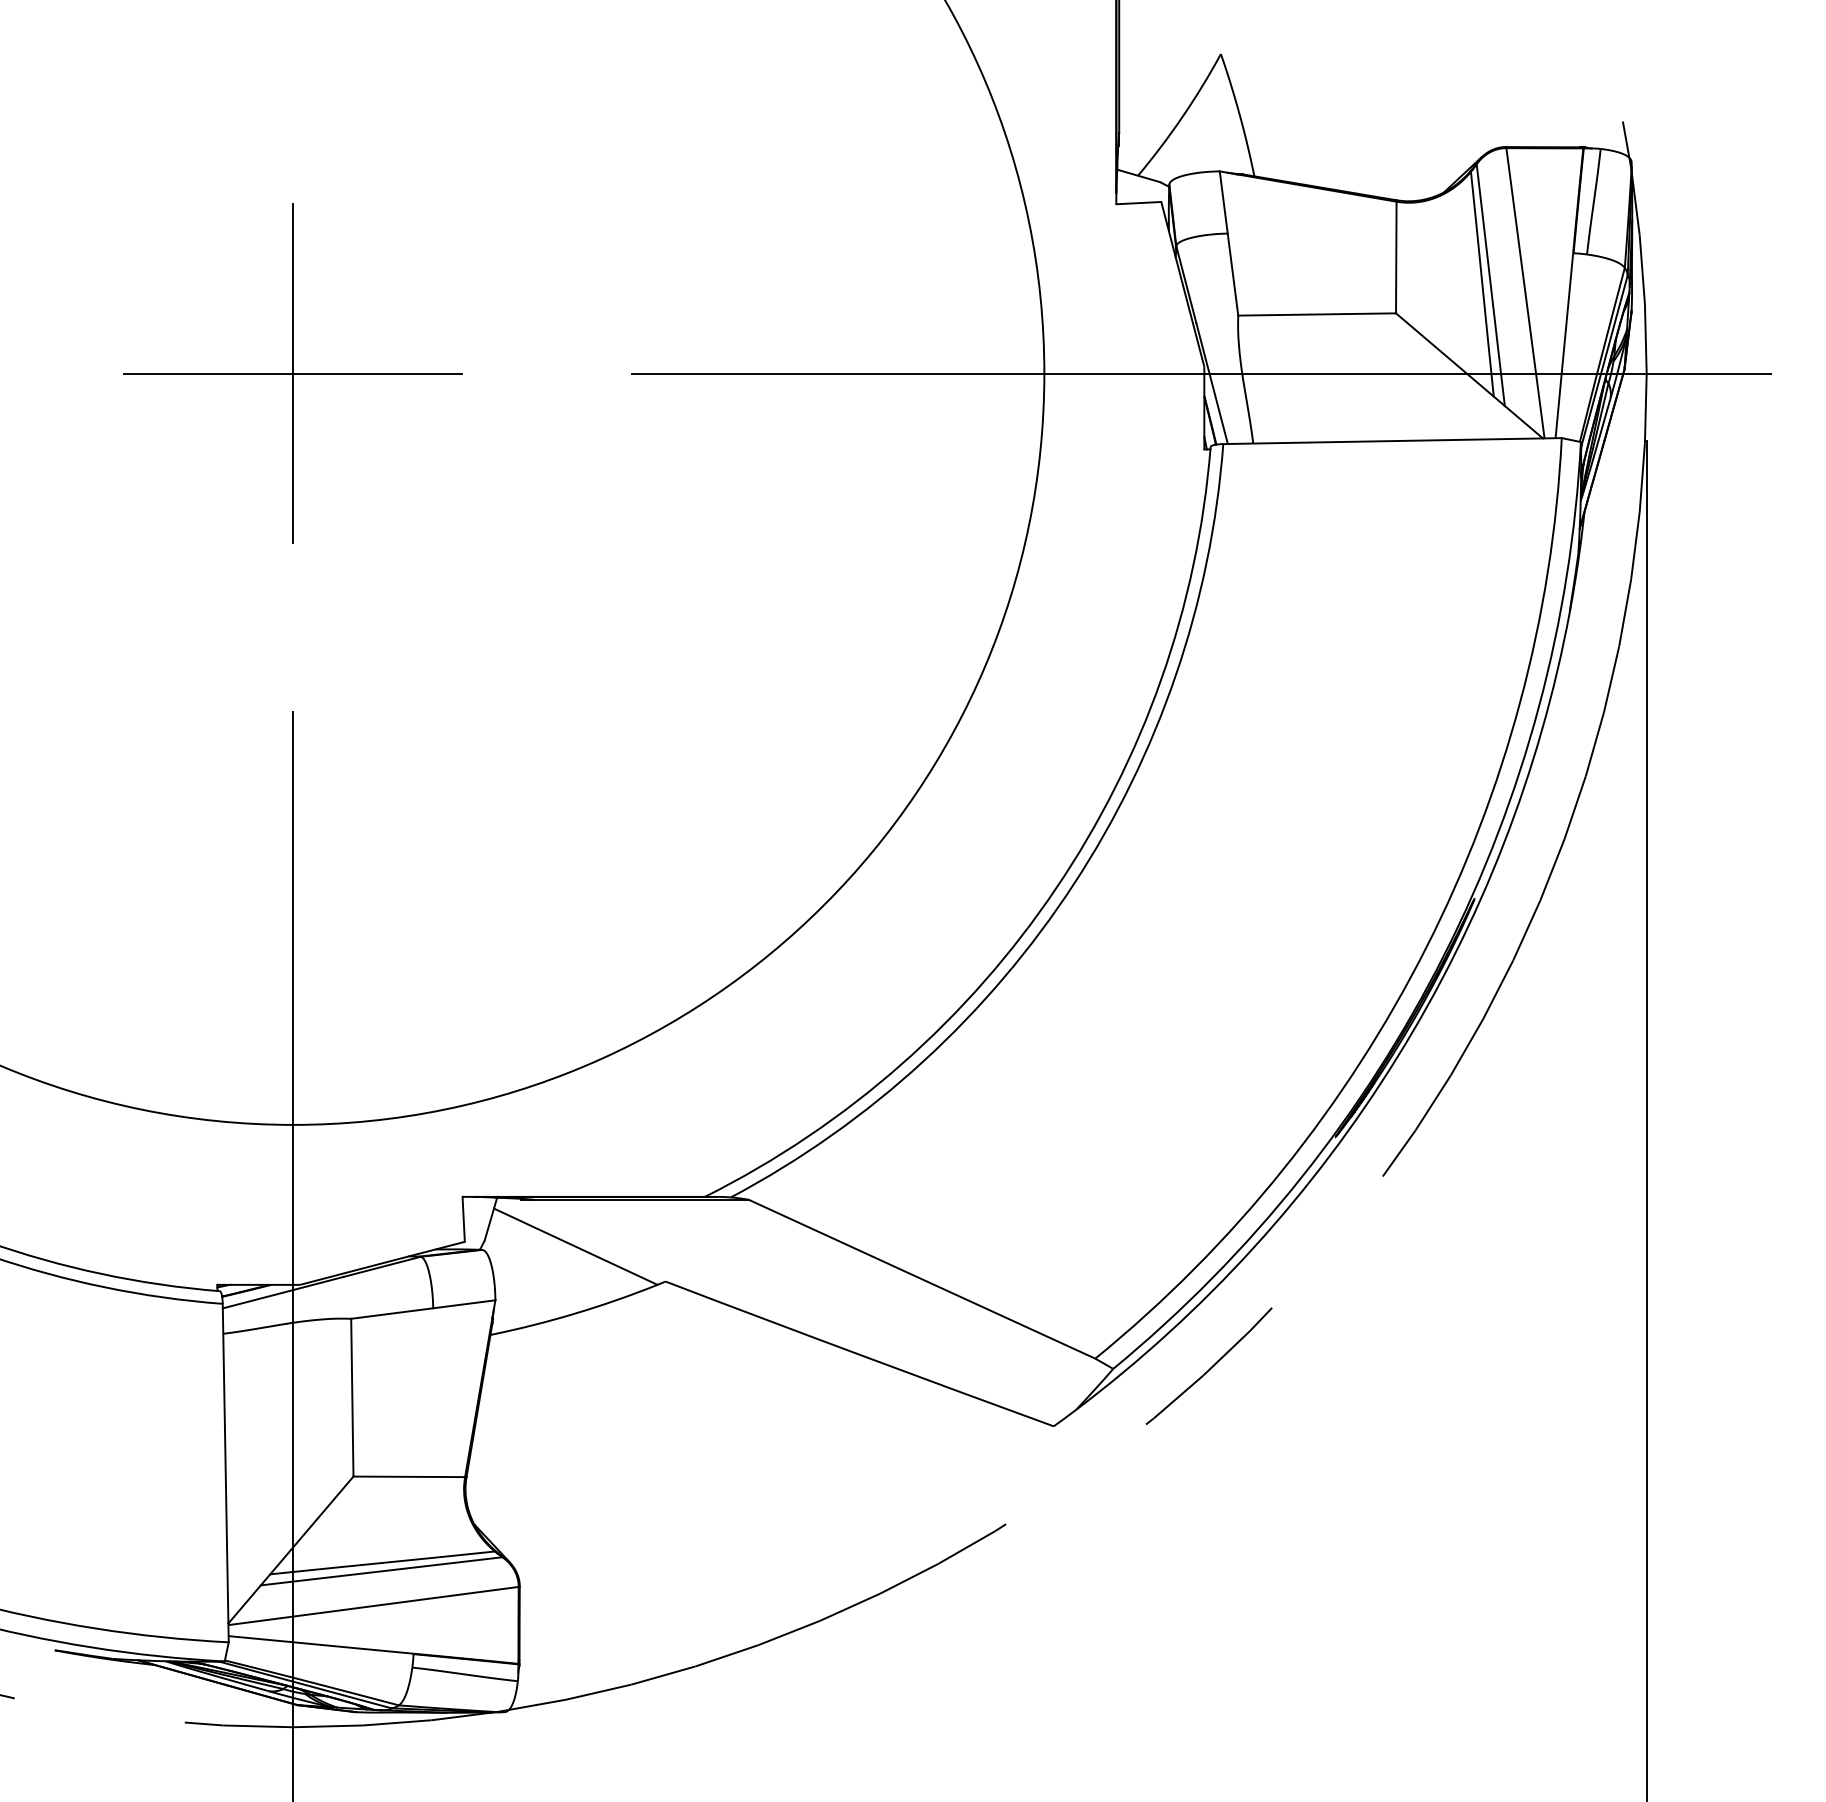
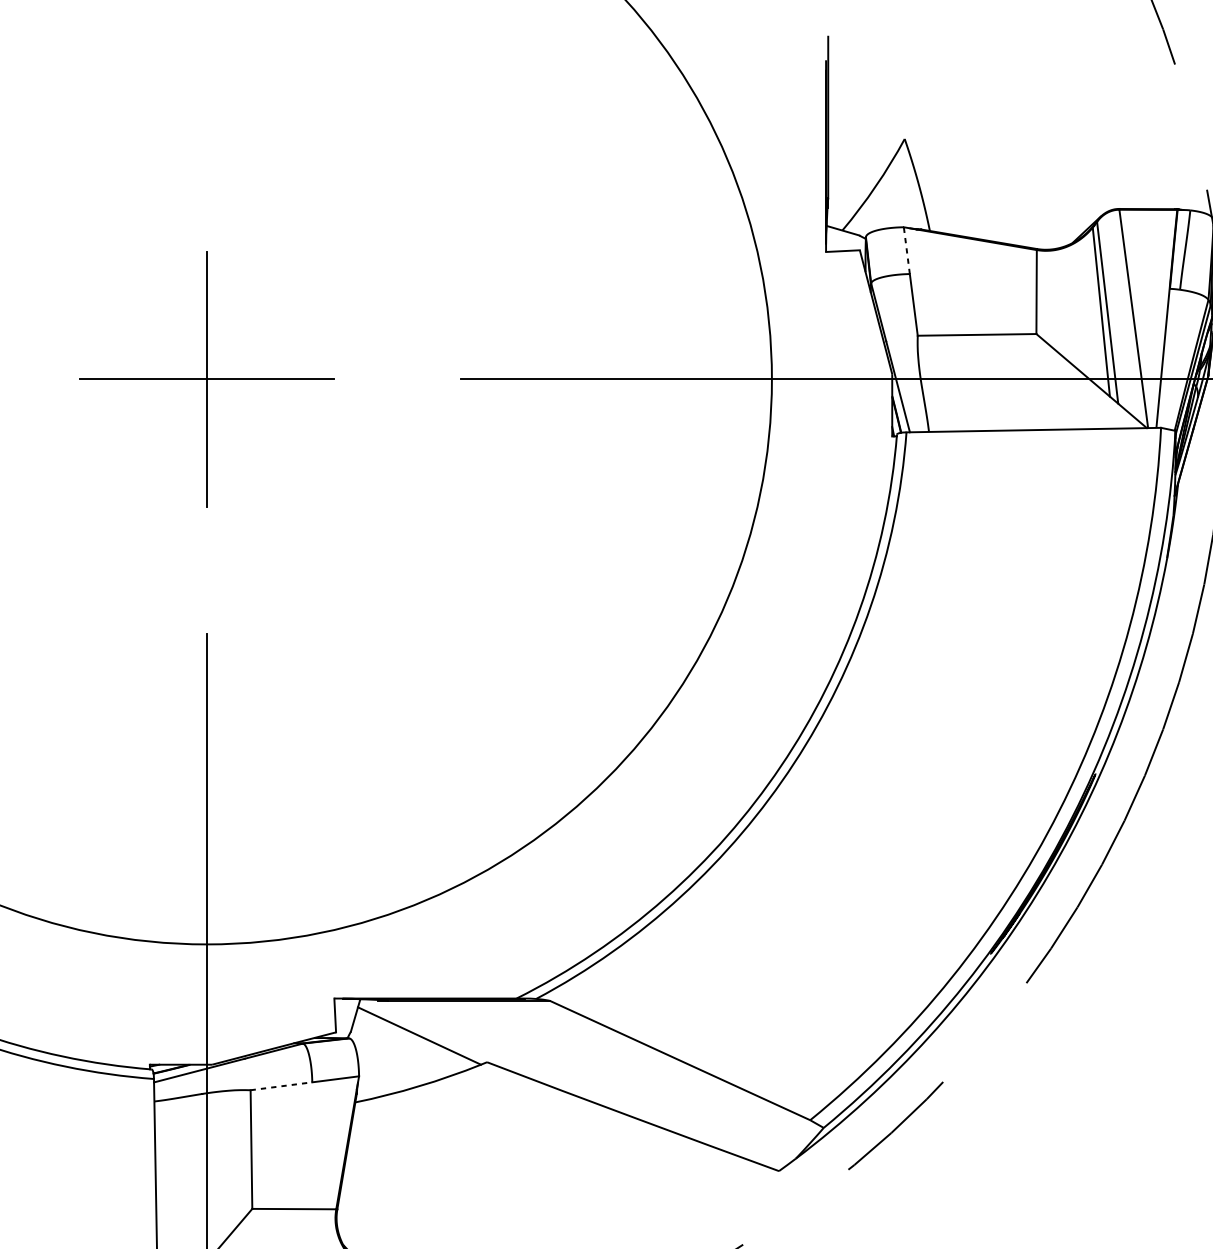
line: (1223, 202) -> (906, 250), solid -> dashed
line: (392, 1313) -> (281, 1086), solid -> dashed

